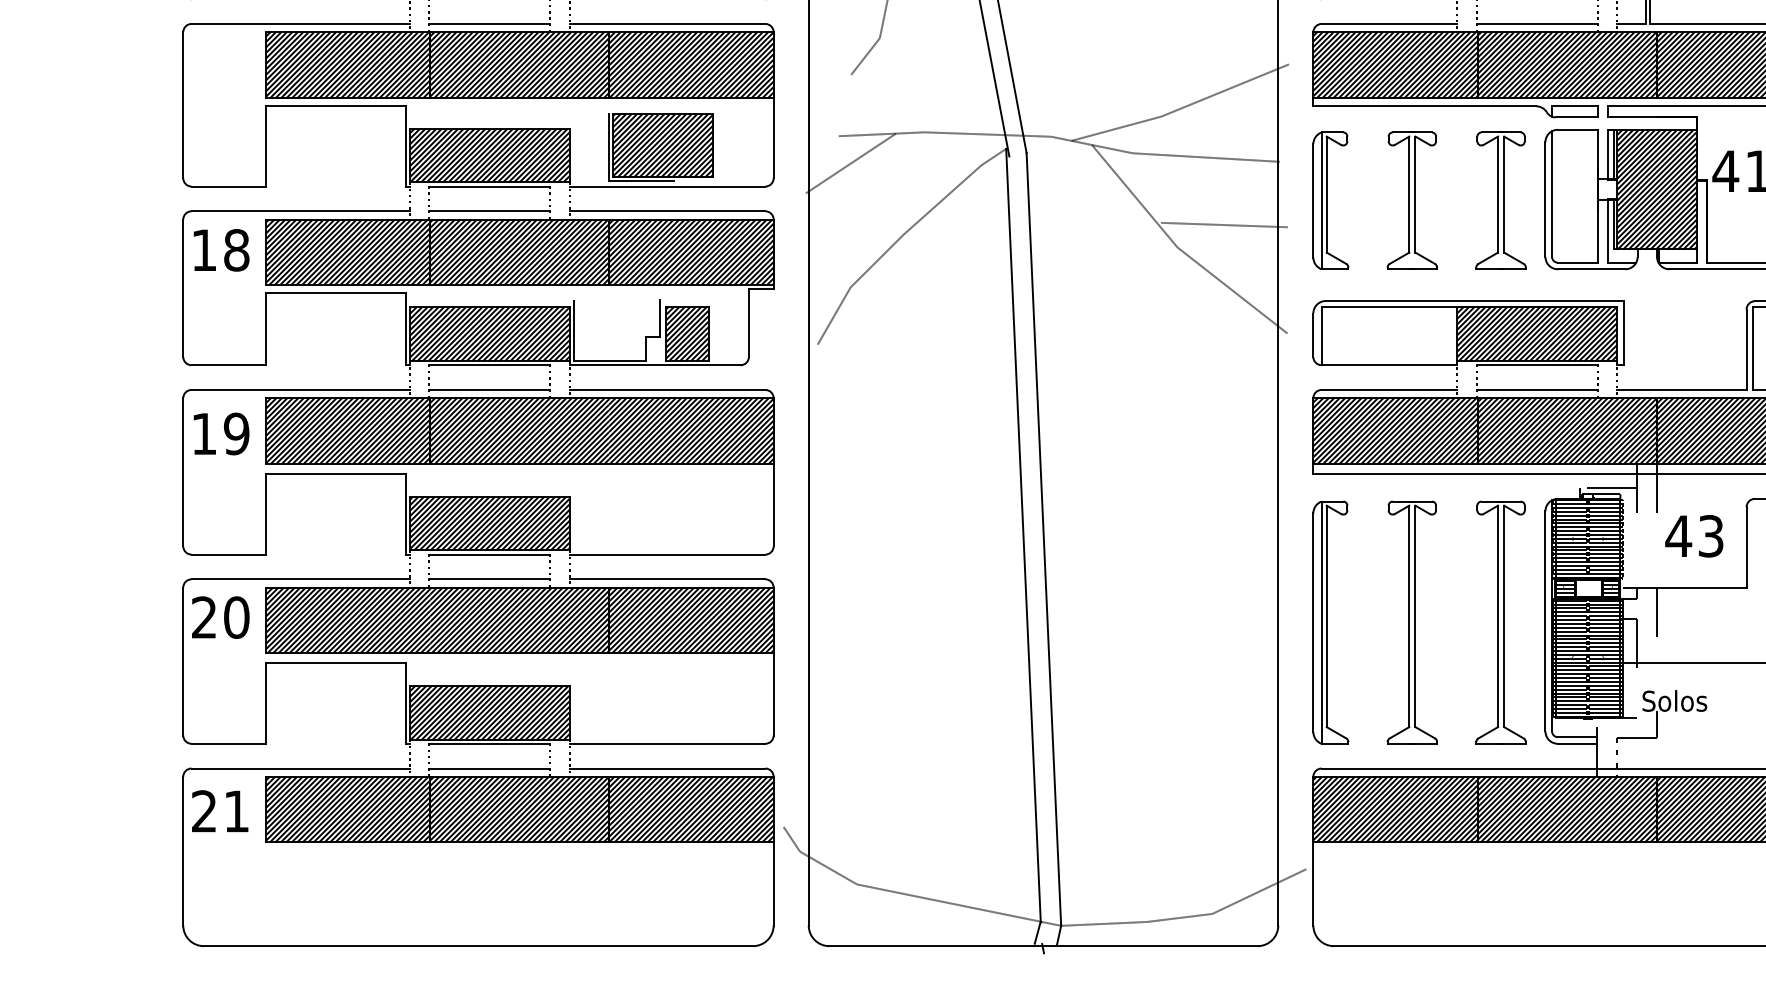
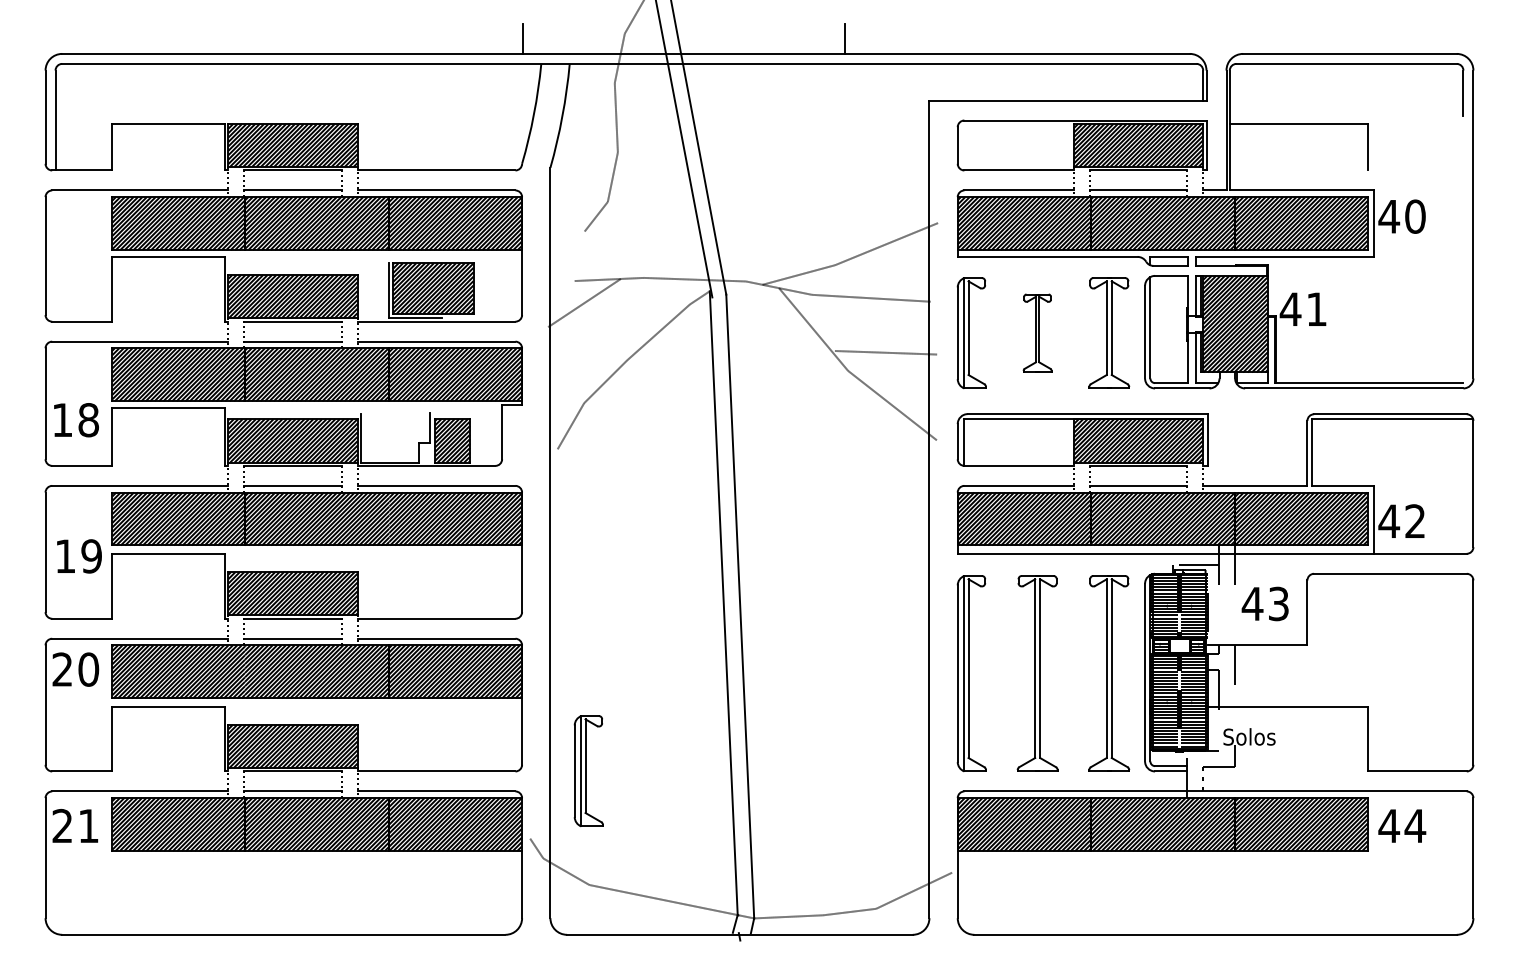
part: (1412, 199) -> (1037, 332), size x0.7
text: (221, 250) -> (76, 420), moved
text: (221, 434) -> (79, 556), moved
part: (855, 743) -> (588, 771), added

